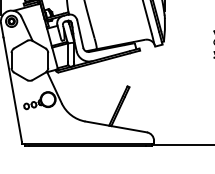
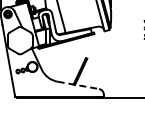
line: (116, 127) -> (78, 85), solid -> dashed

